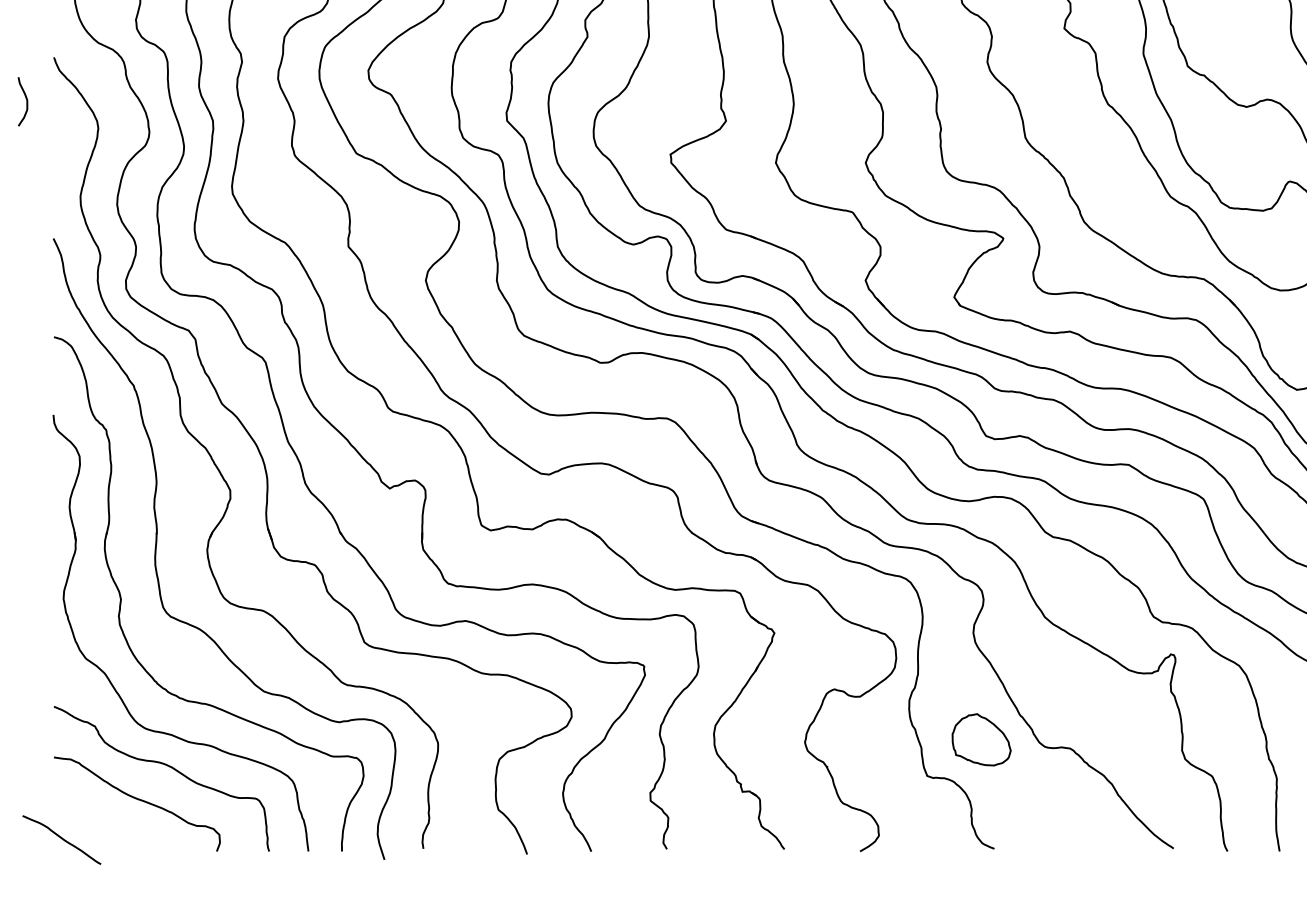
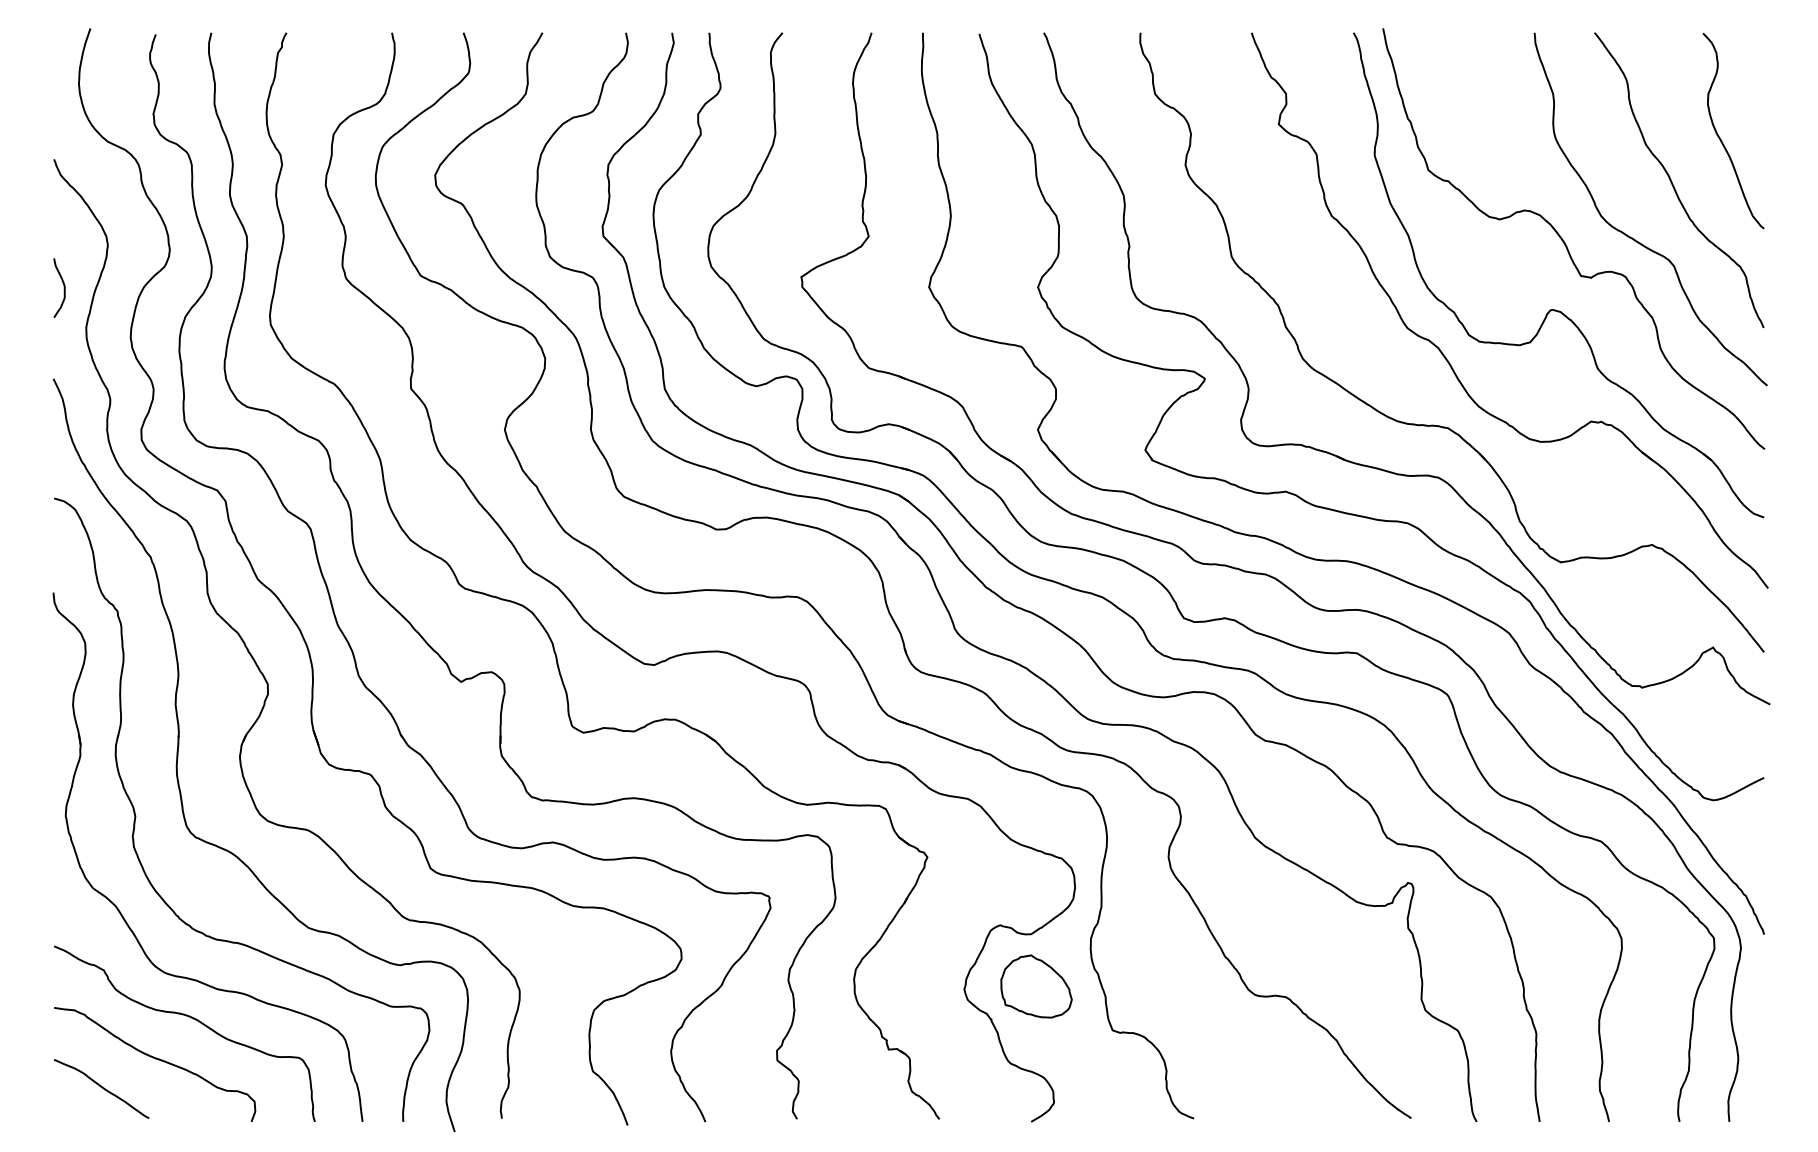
curve: (26, 101) -> (63, 287), moved
part: (981, 739) -> (1036, 986), moved
curve: (61, 838) -> (101, 1087), moved

